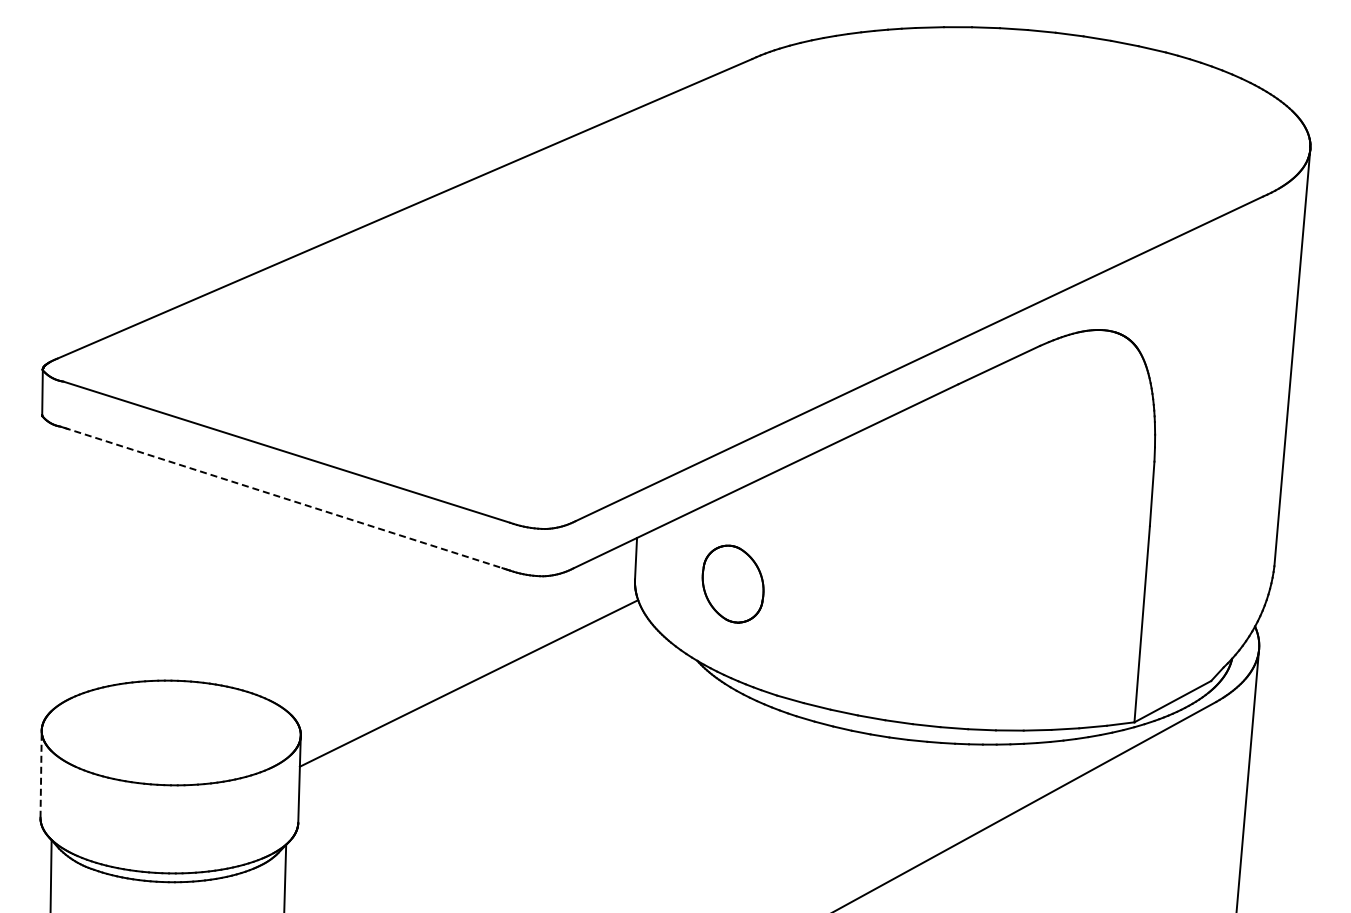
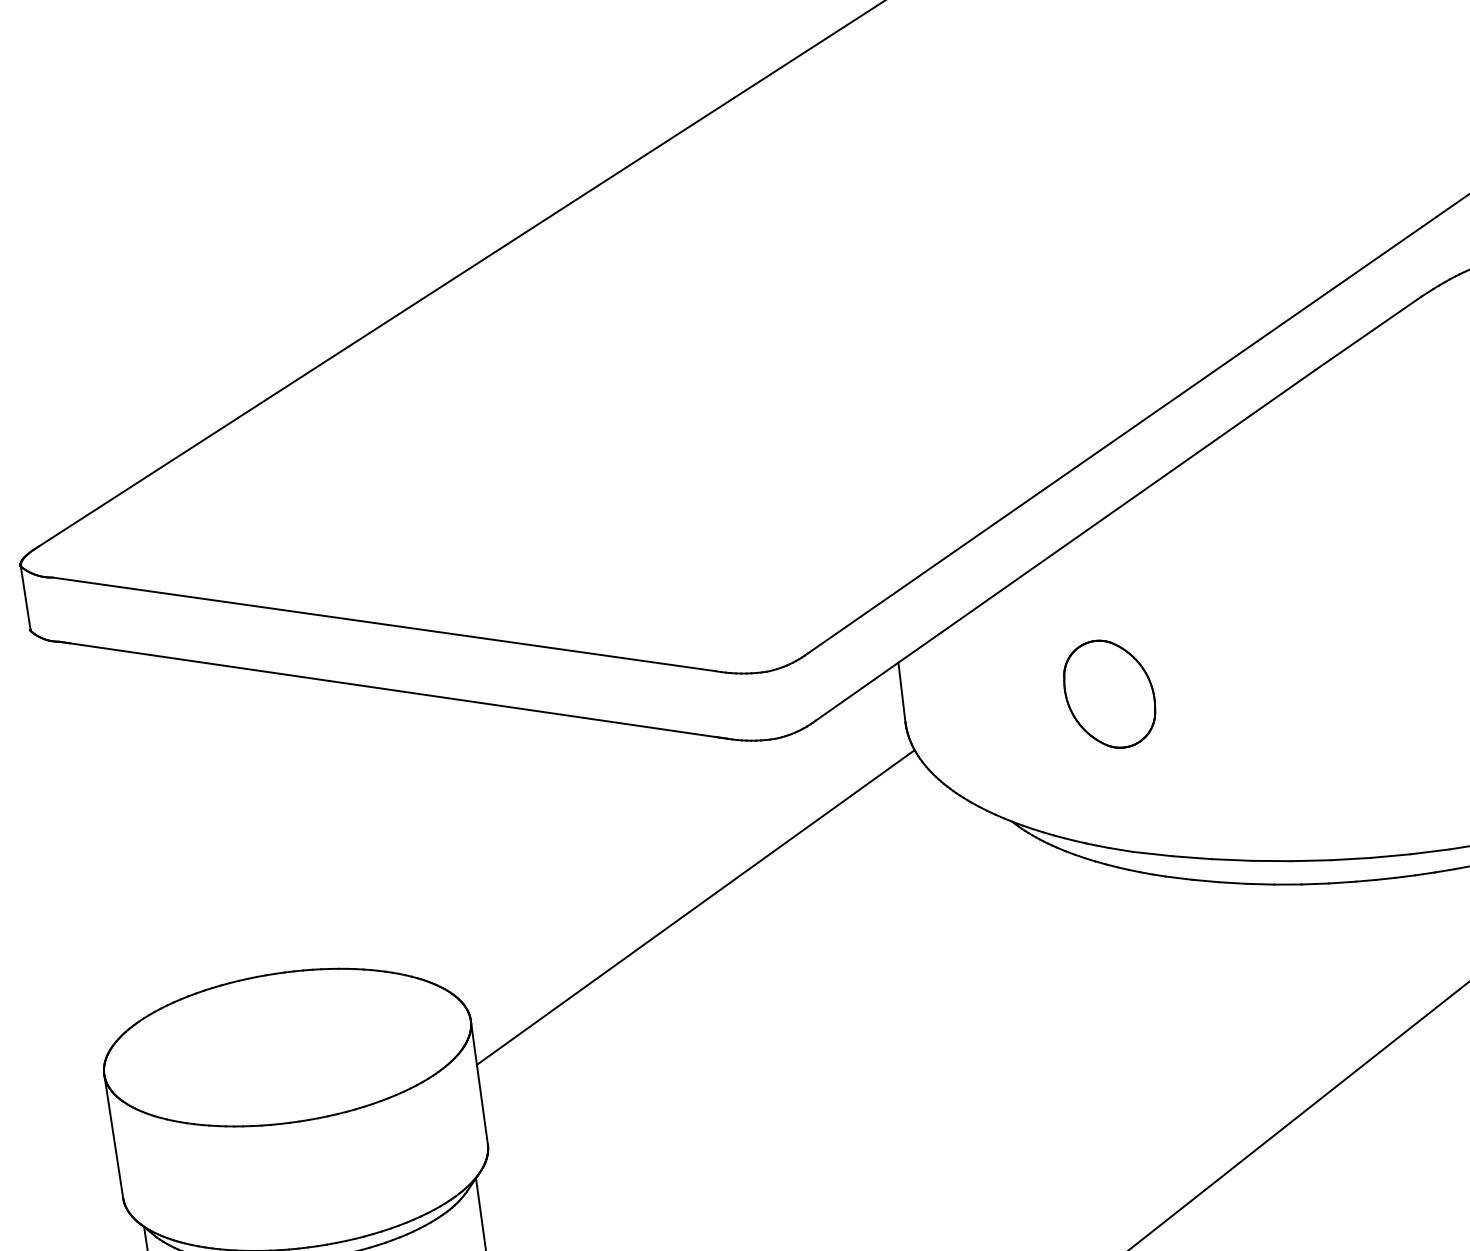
line: (285, 498) -> (393, 689), dashed -> solid
part: (732, 583) -> (1108, 693), moved
line: (41, 774) -> (114, 1136), dashed -> solid

